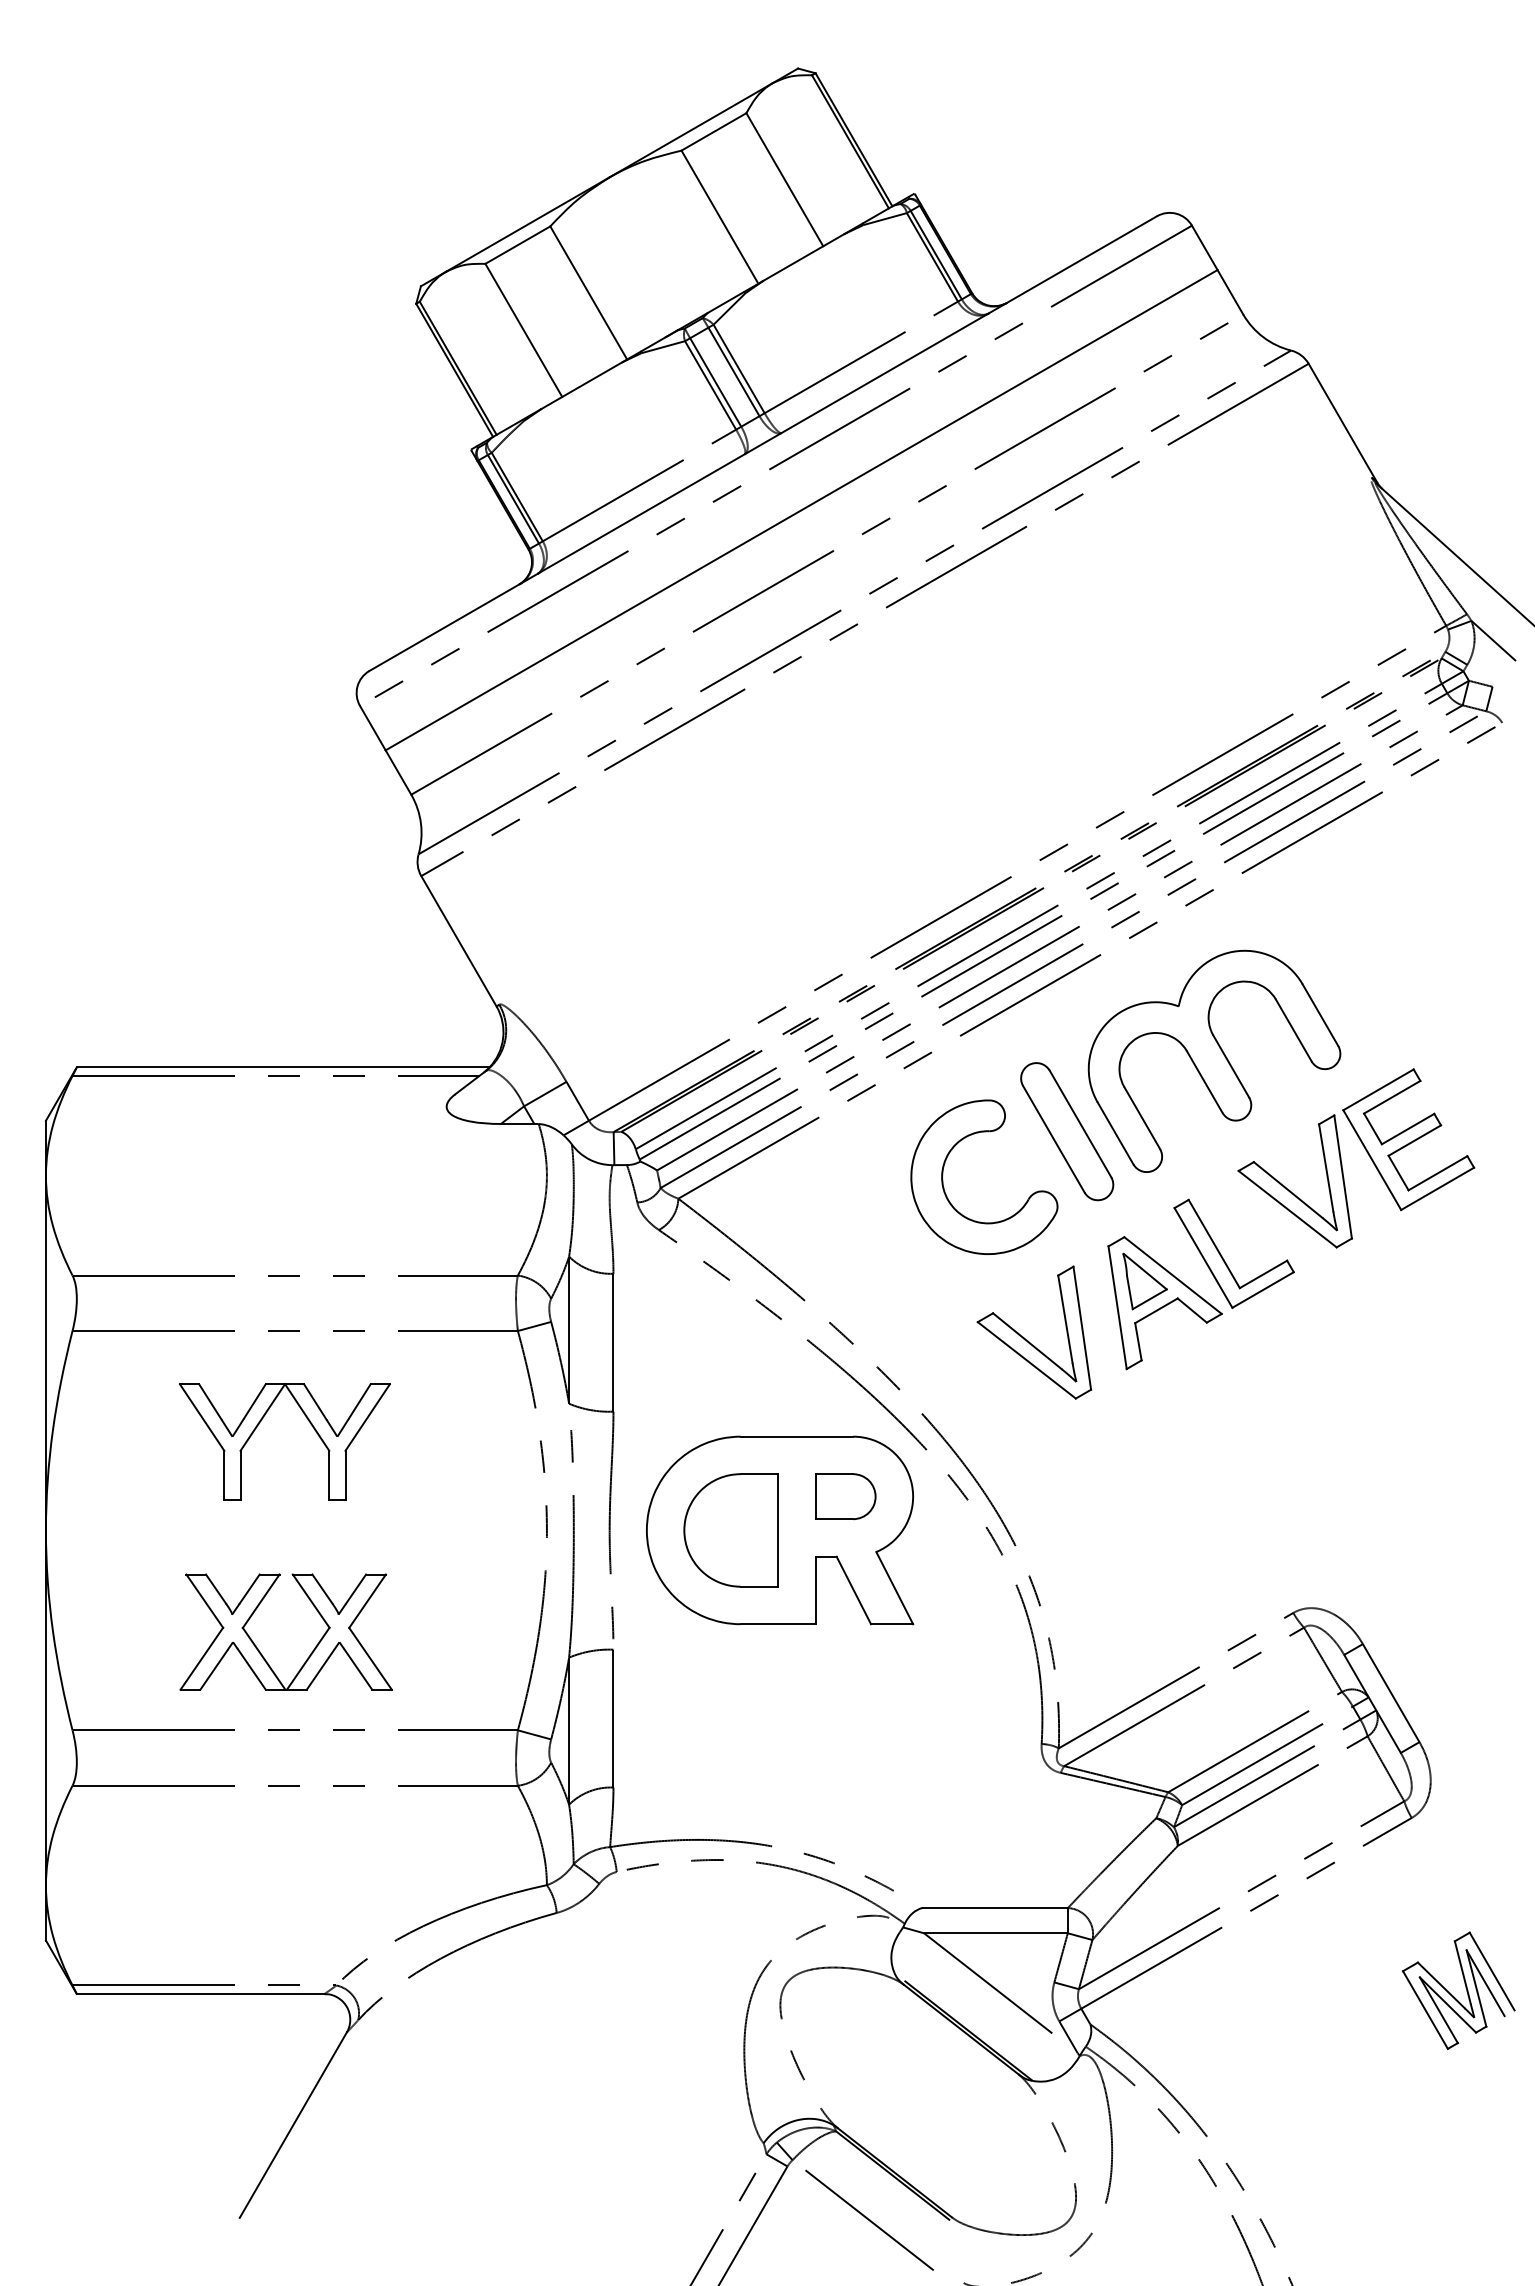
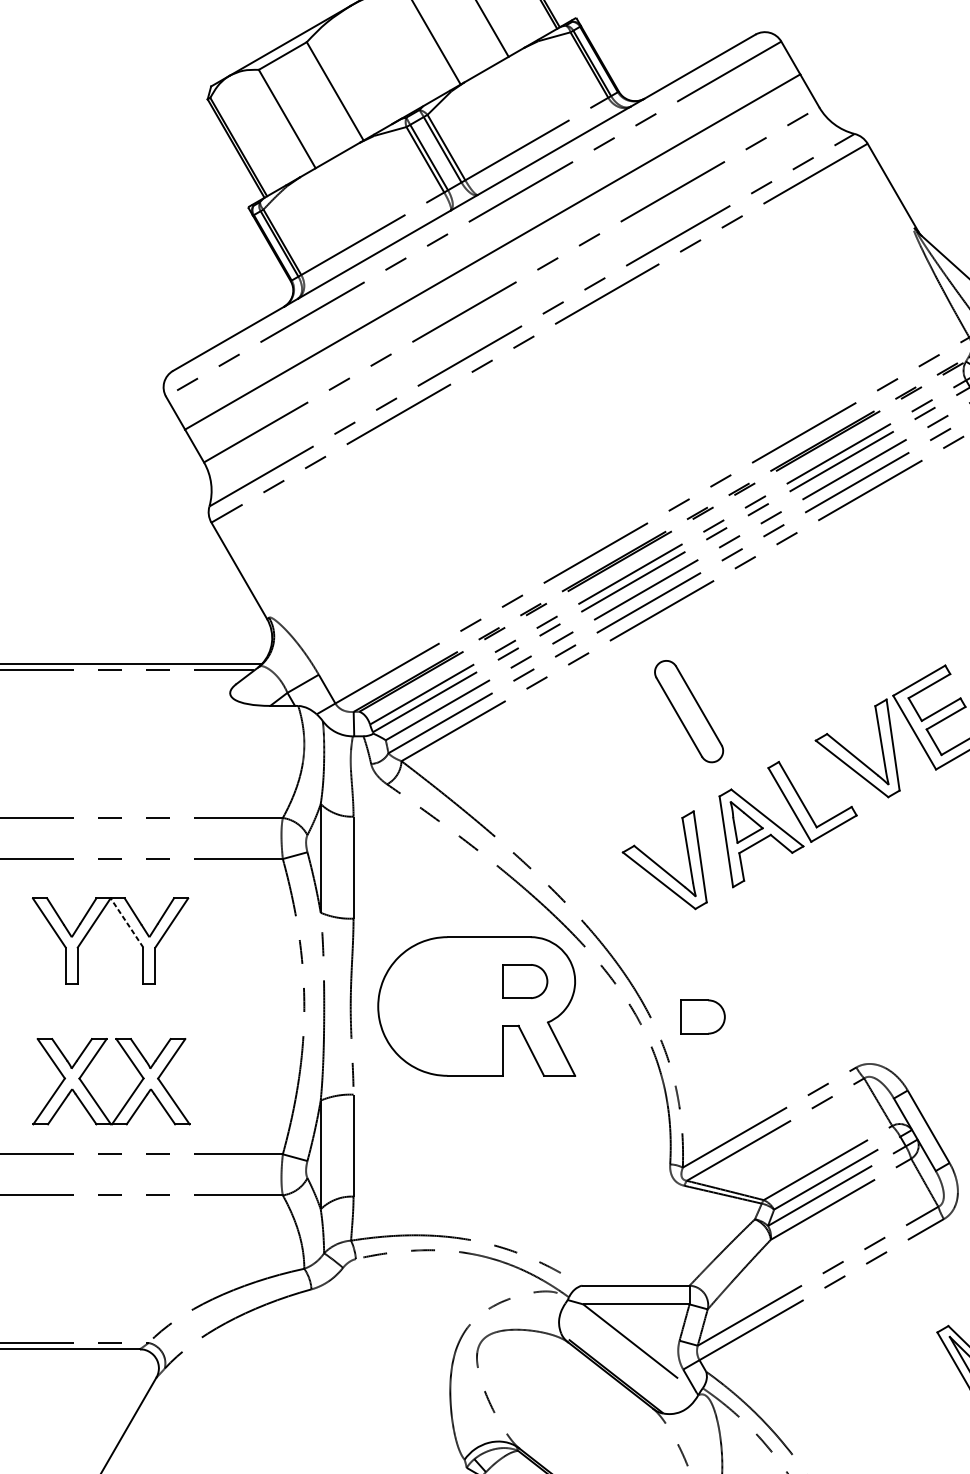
part: (1214, 1060) -> (798, 658), removed
part: (944, 1167) -> (598, 738), removed
line: (307, 1417) -> (127, 922), solid -> dashed
part: (730, 1530) -> (440, 1006), removed
part: (1085, 1544) -> (702, 1016), added

